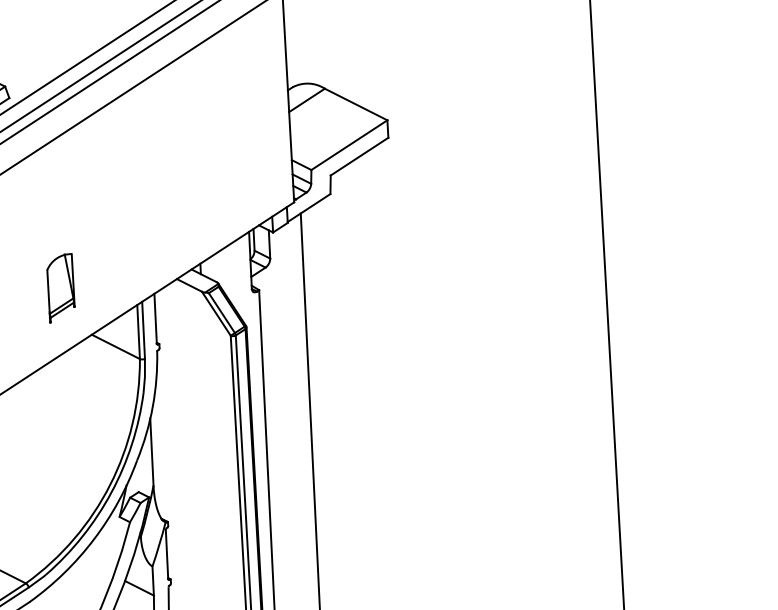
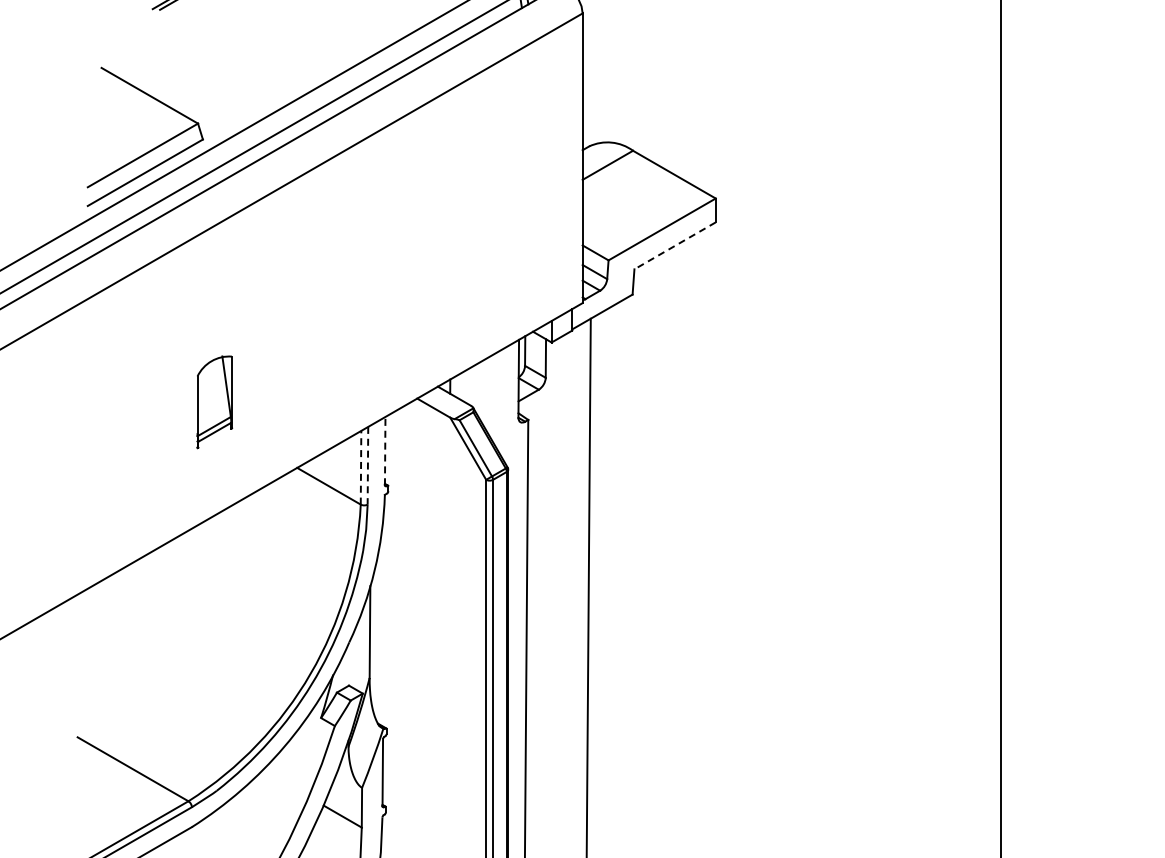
line: (359, 156) -> (675, 245), solid -> dashed
part: (60, 288) -> (214, 402), moved
line: (155, 318) -> (385, 450), solid -> dashed
line: (143, 330) -> (367, 465), solid -> dashed
line: (138, 331) -> (361, 467), solid -> dashed

